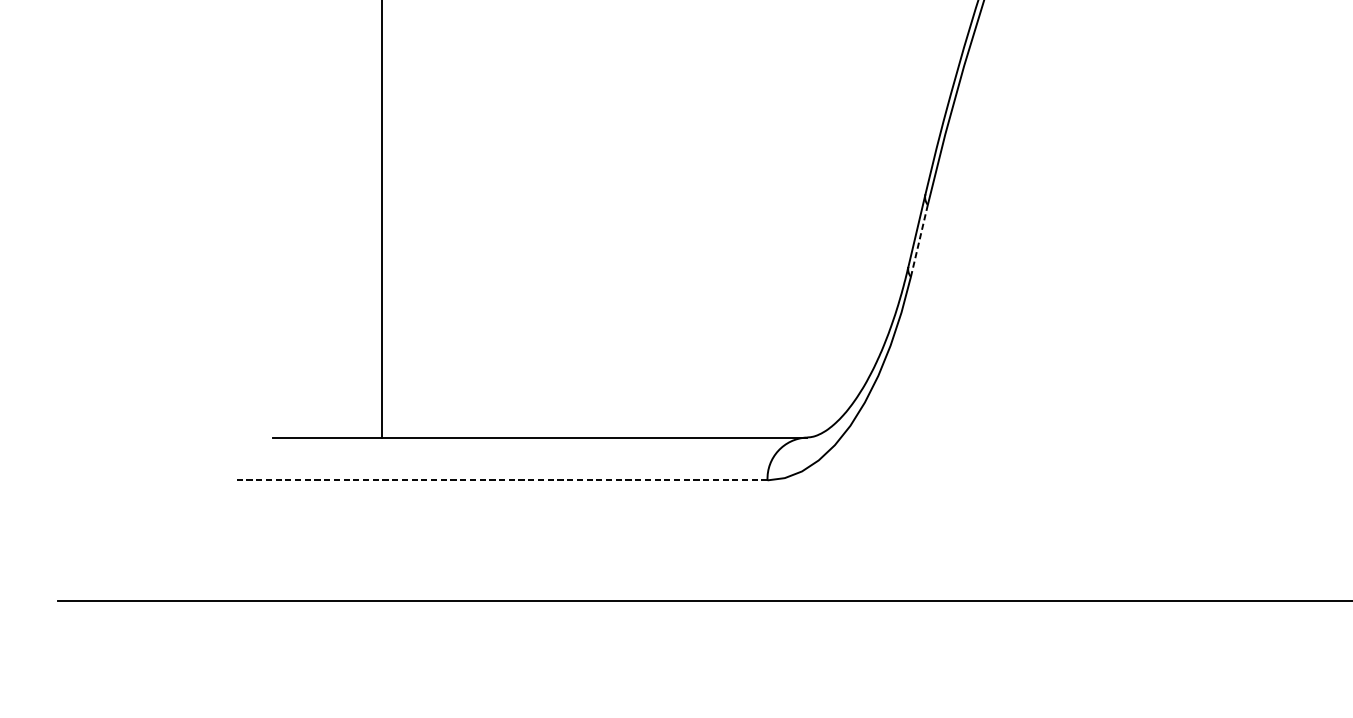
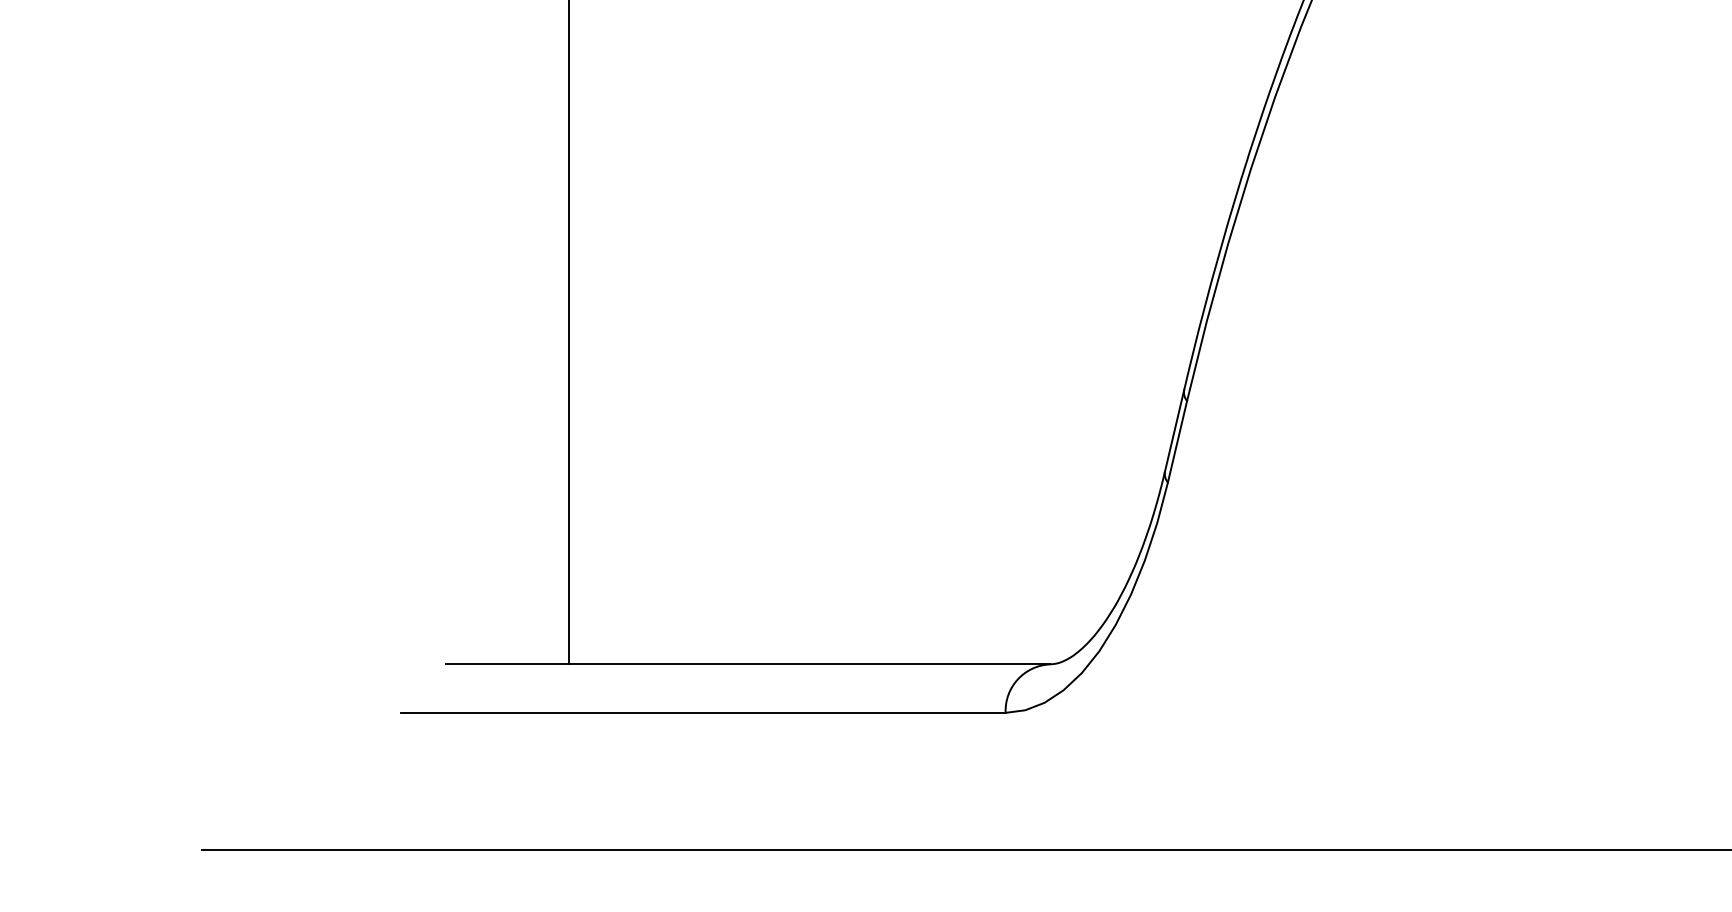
line: (919, 240) -> (1177, 441), dashed -> solid
line: (500, 480) -> (703, 712), dashed -> solid

